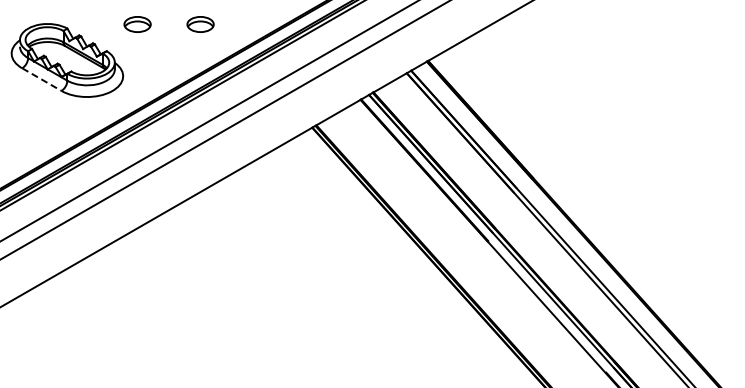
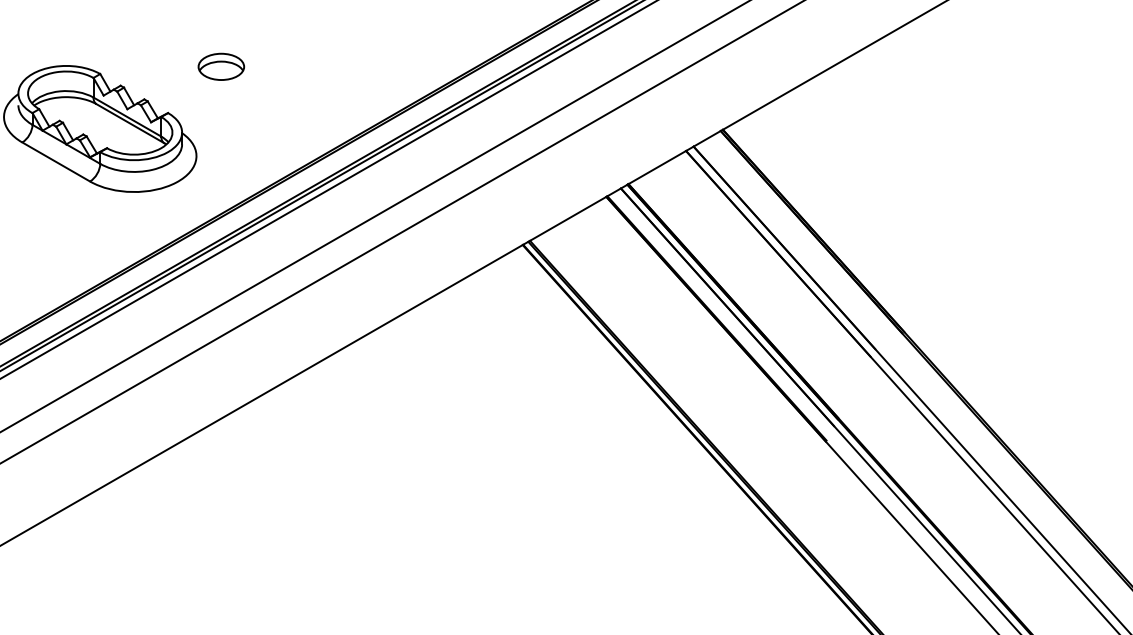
part: (200, 24) -> (329, 66), removed
line: (41, 79) -> (55, 161), dashed -> solid

